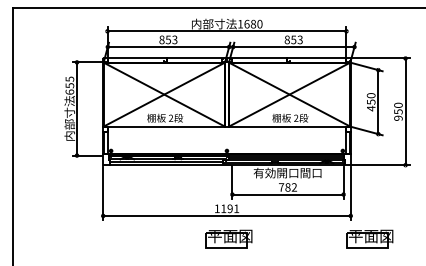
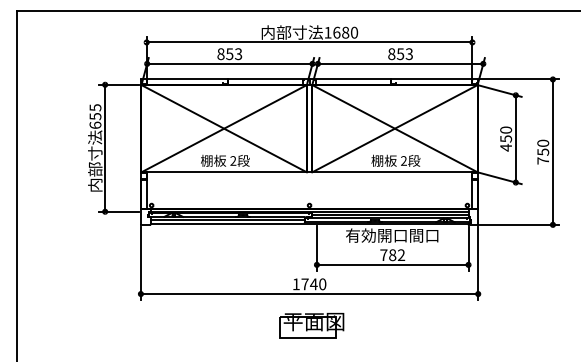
text: (398, 117) -> (543, 160), 950 -> 750
text: (229, 208) -> (313, 284), 1191 -> 1740
part: (369, 239) -> (503, 325), removed

